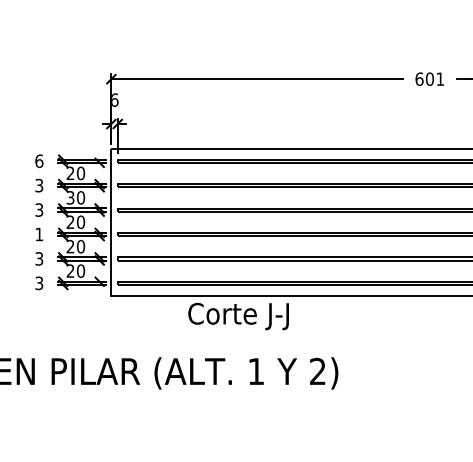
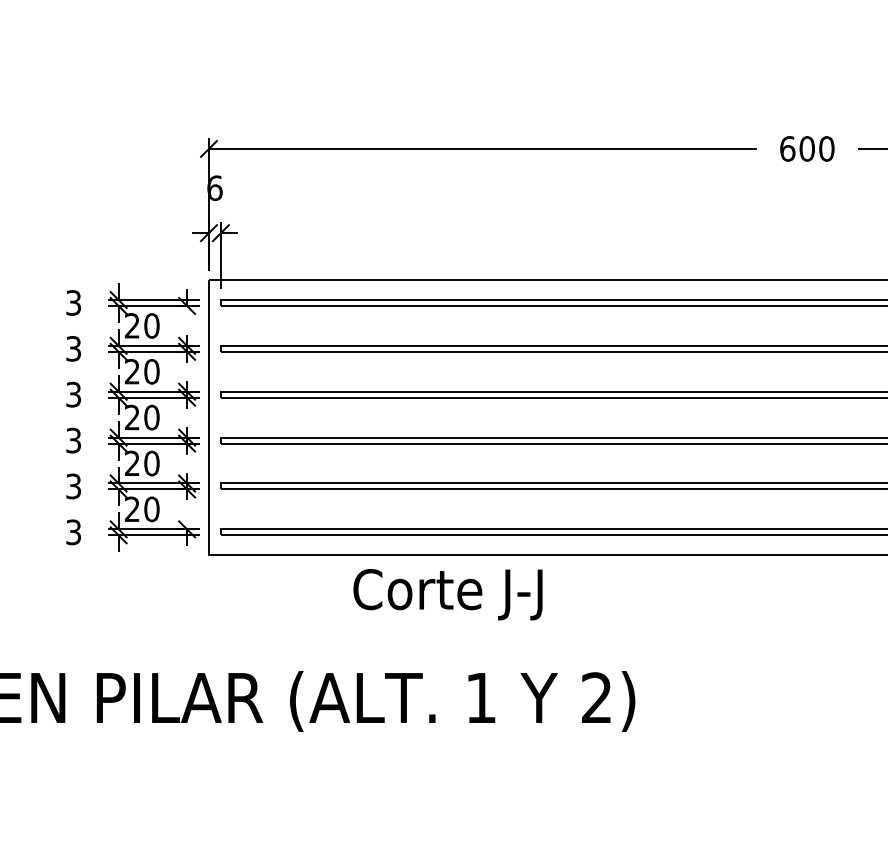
text: (440, 78) -> (827, 147), 601 -> 600
text: (39, 161) -> (74, 303), 6 -> 3
text: (70, 197) -> (132, 371), 30 -> 20
text: (39, 234) -> (74, 440), 1 -> 3

